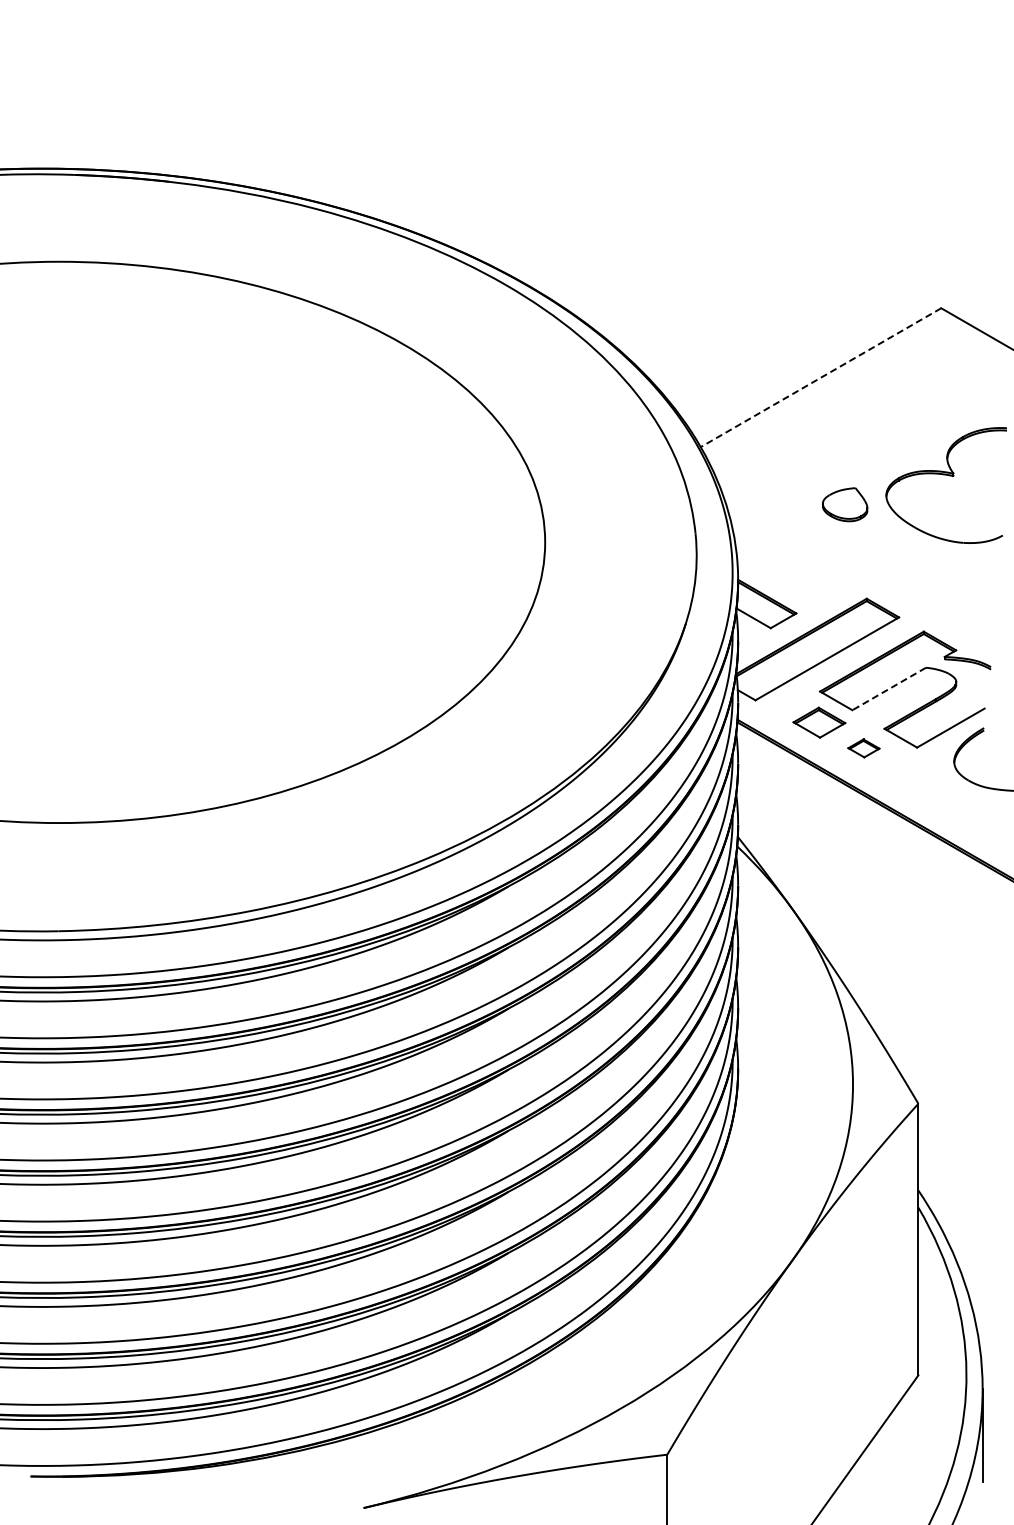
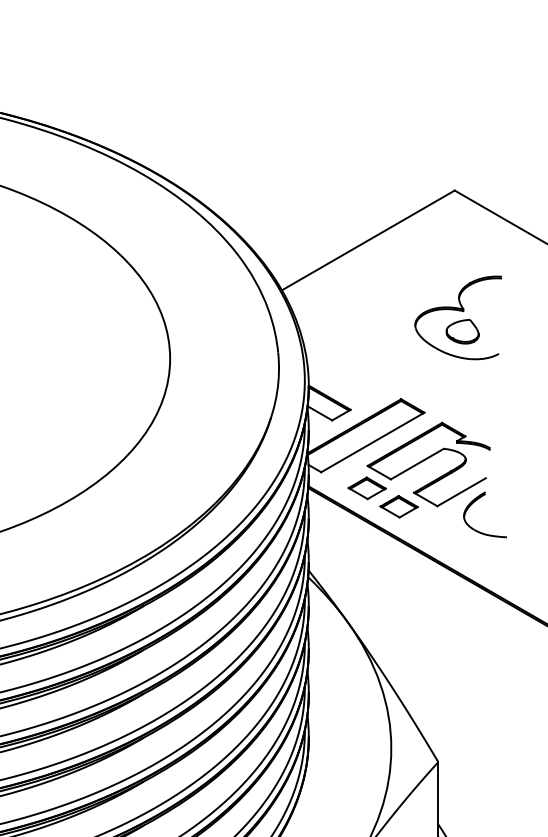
line: (821, 377) -> (368, 240), dashed -> solid
part: (845, 504) -> (462, 331), moved
line: (888, 689) -> (416, 464), dashed -> solid
part: (863, 748) -> (398, 506), size x1.67

